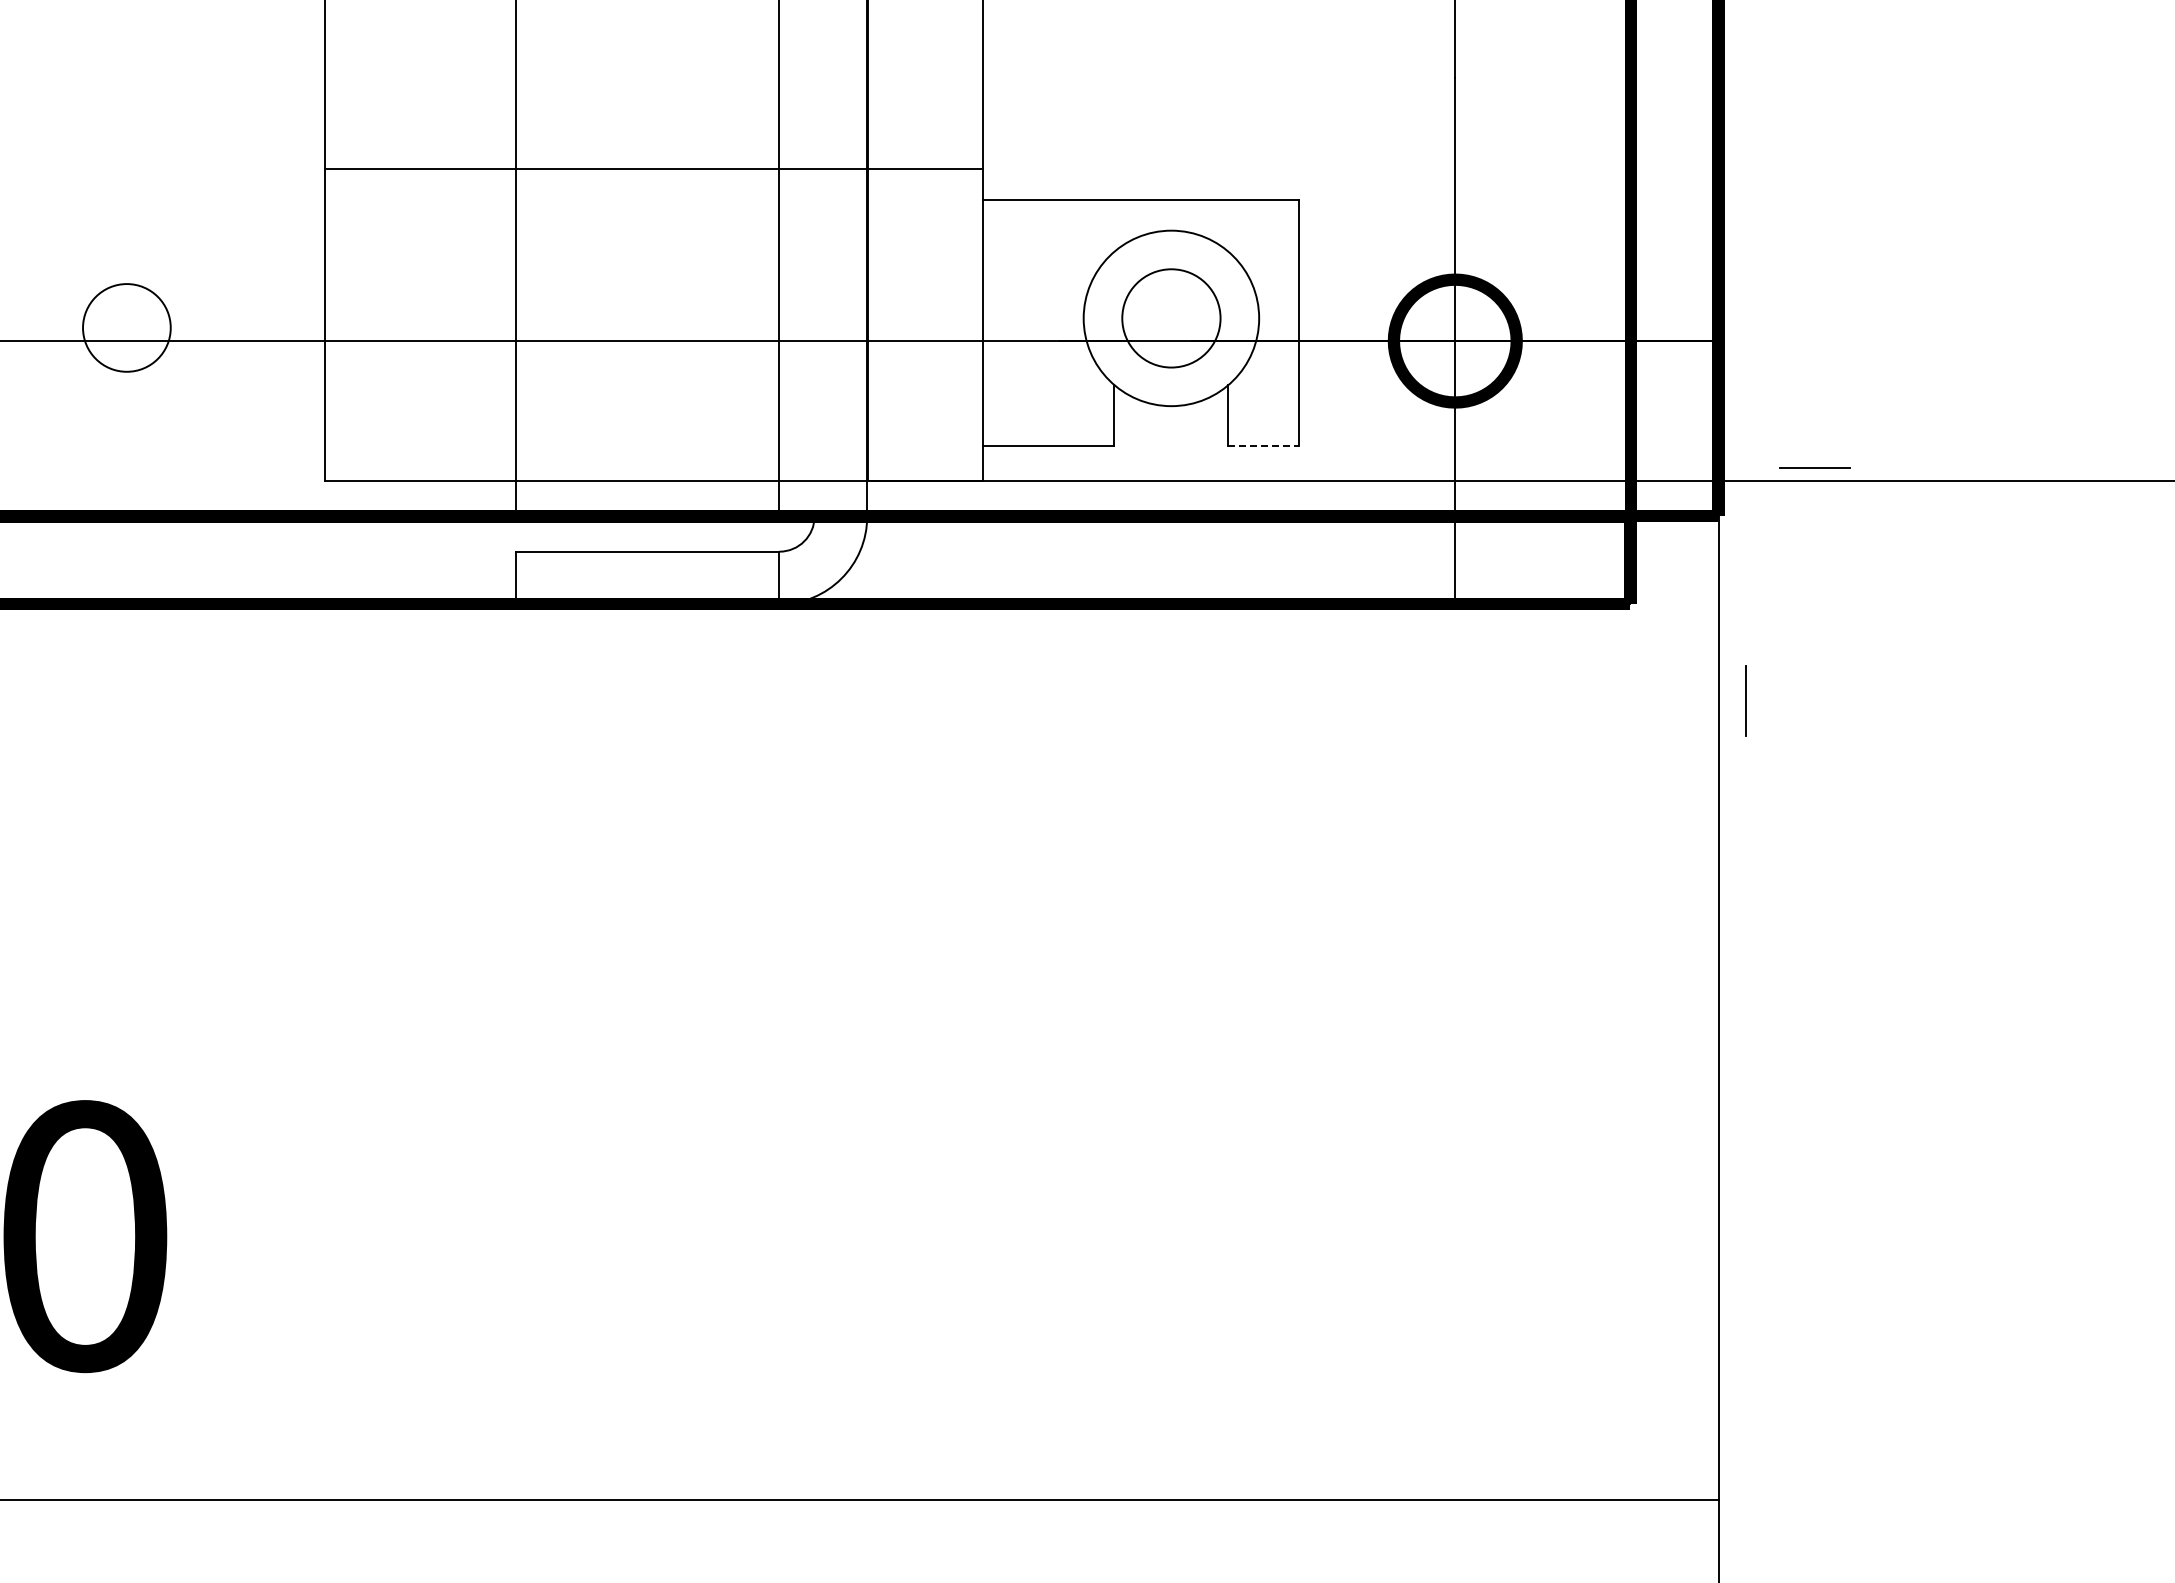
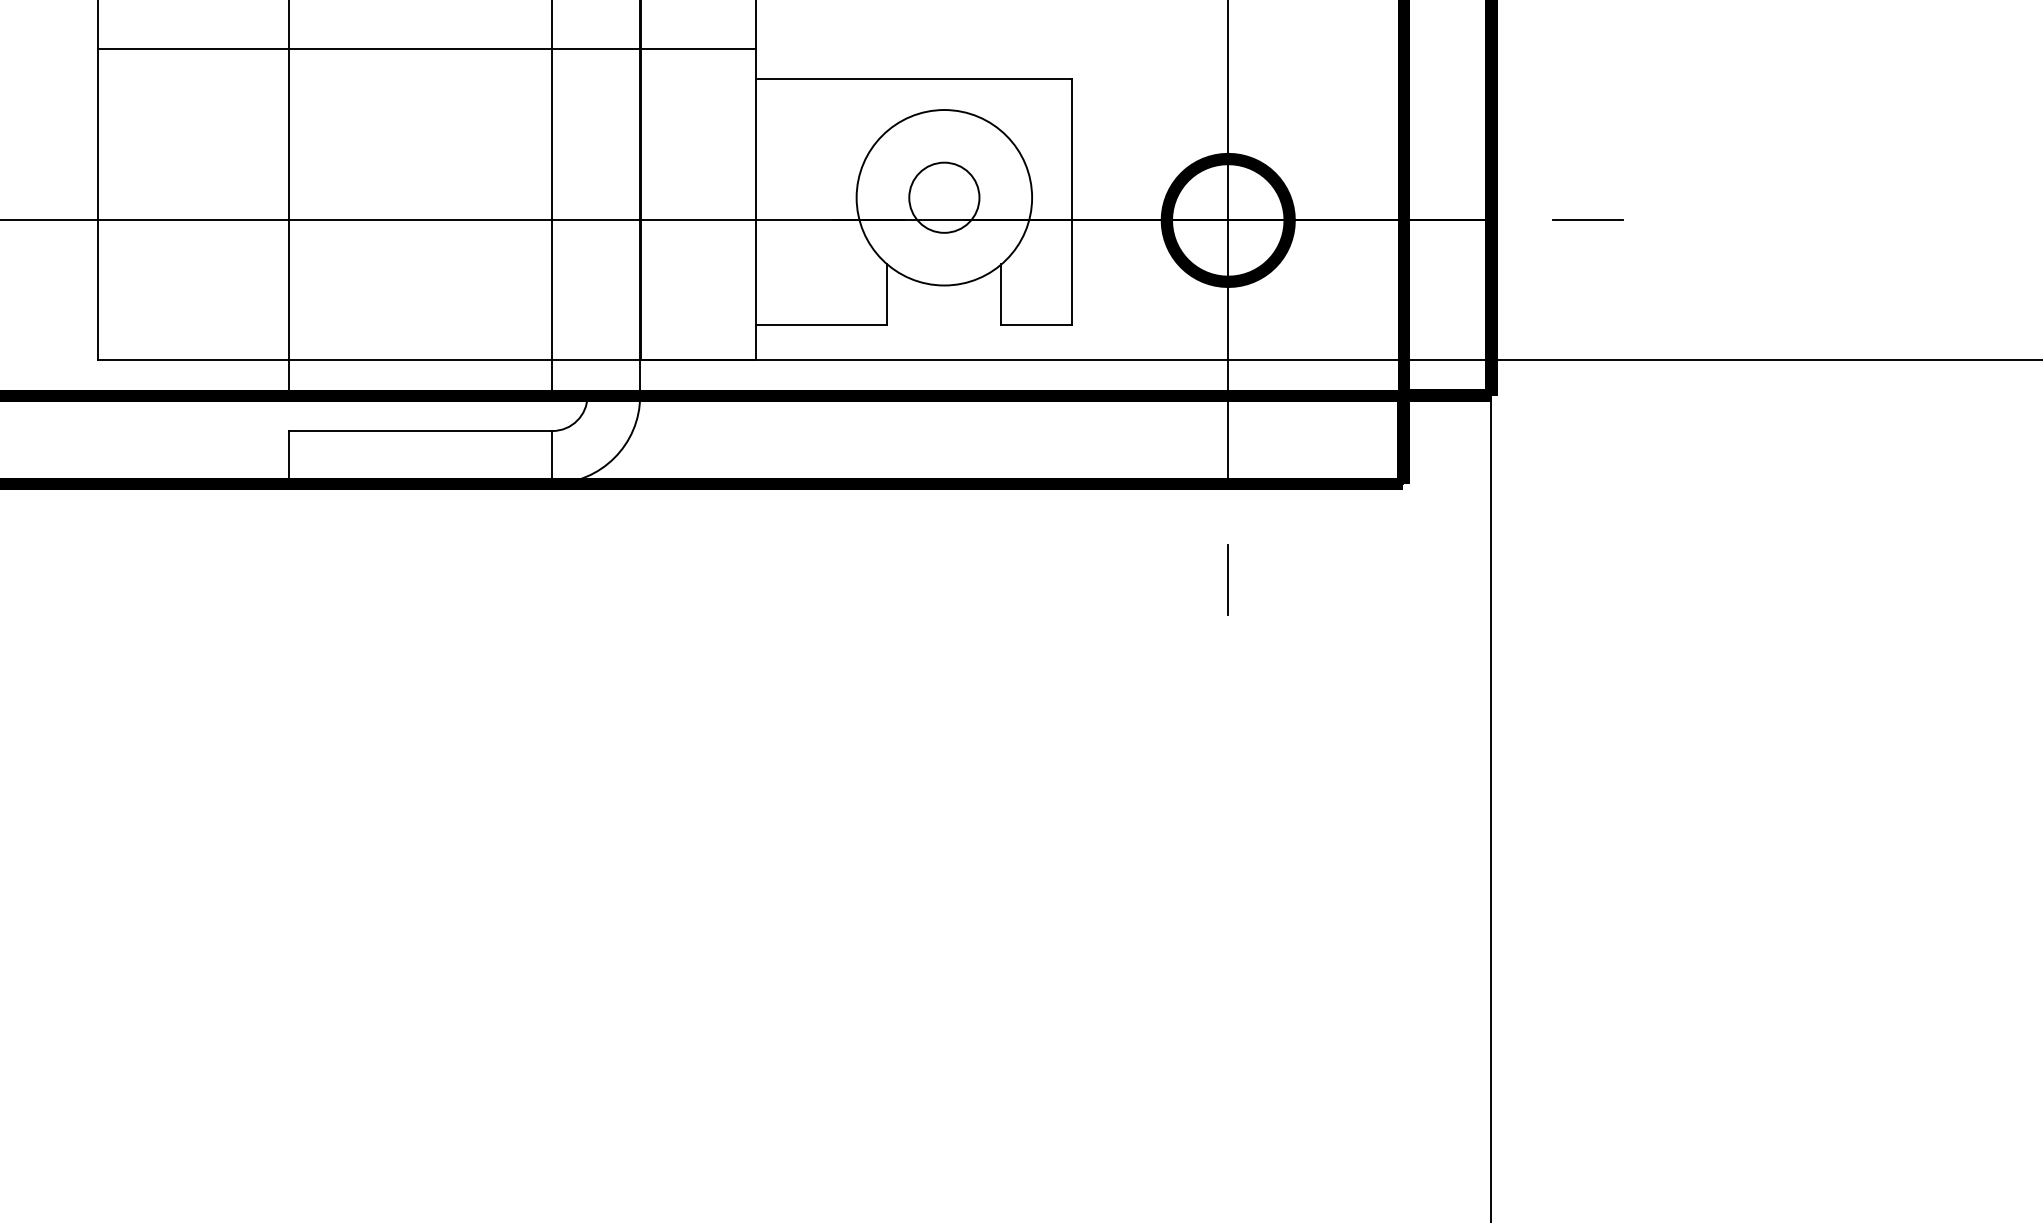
circle: (1171, 318) -> (944, 197), size x0.71
line: (1264, 445) -> (1037, 324), dashed -> solid
line: (1814, 467) -> (1587, 219), moved
line: (1745, 700) -> (1227, 579), moved

